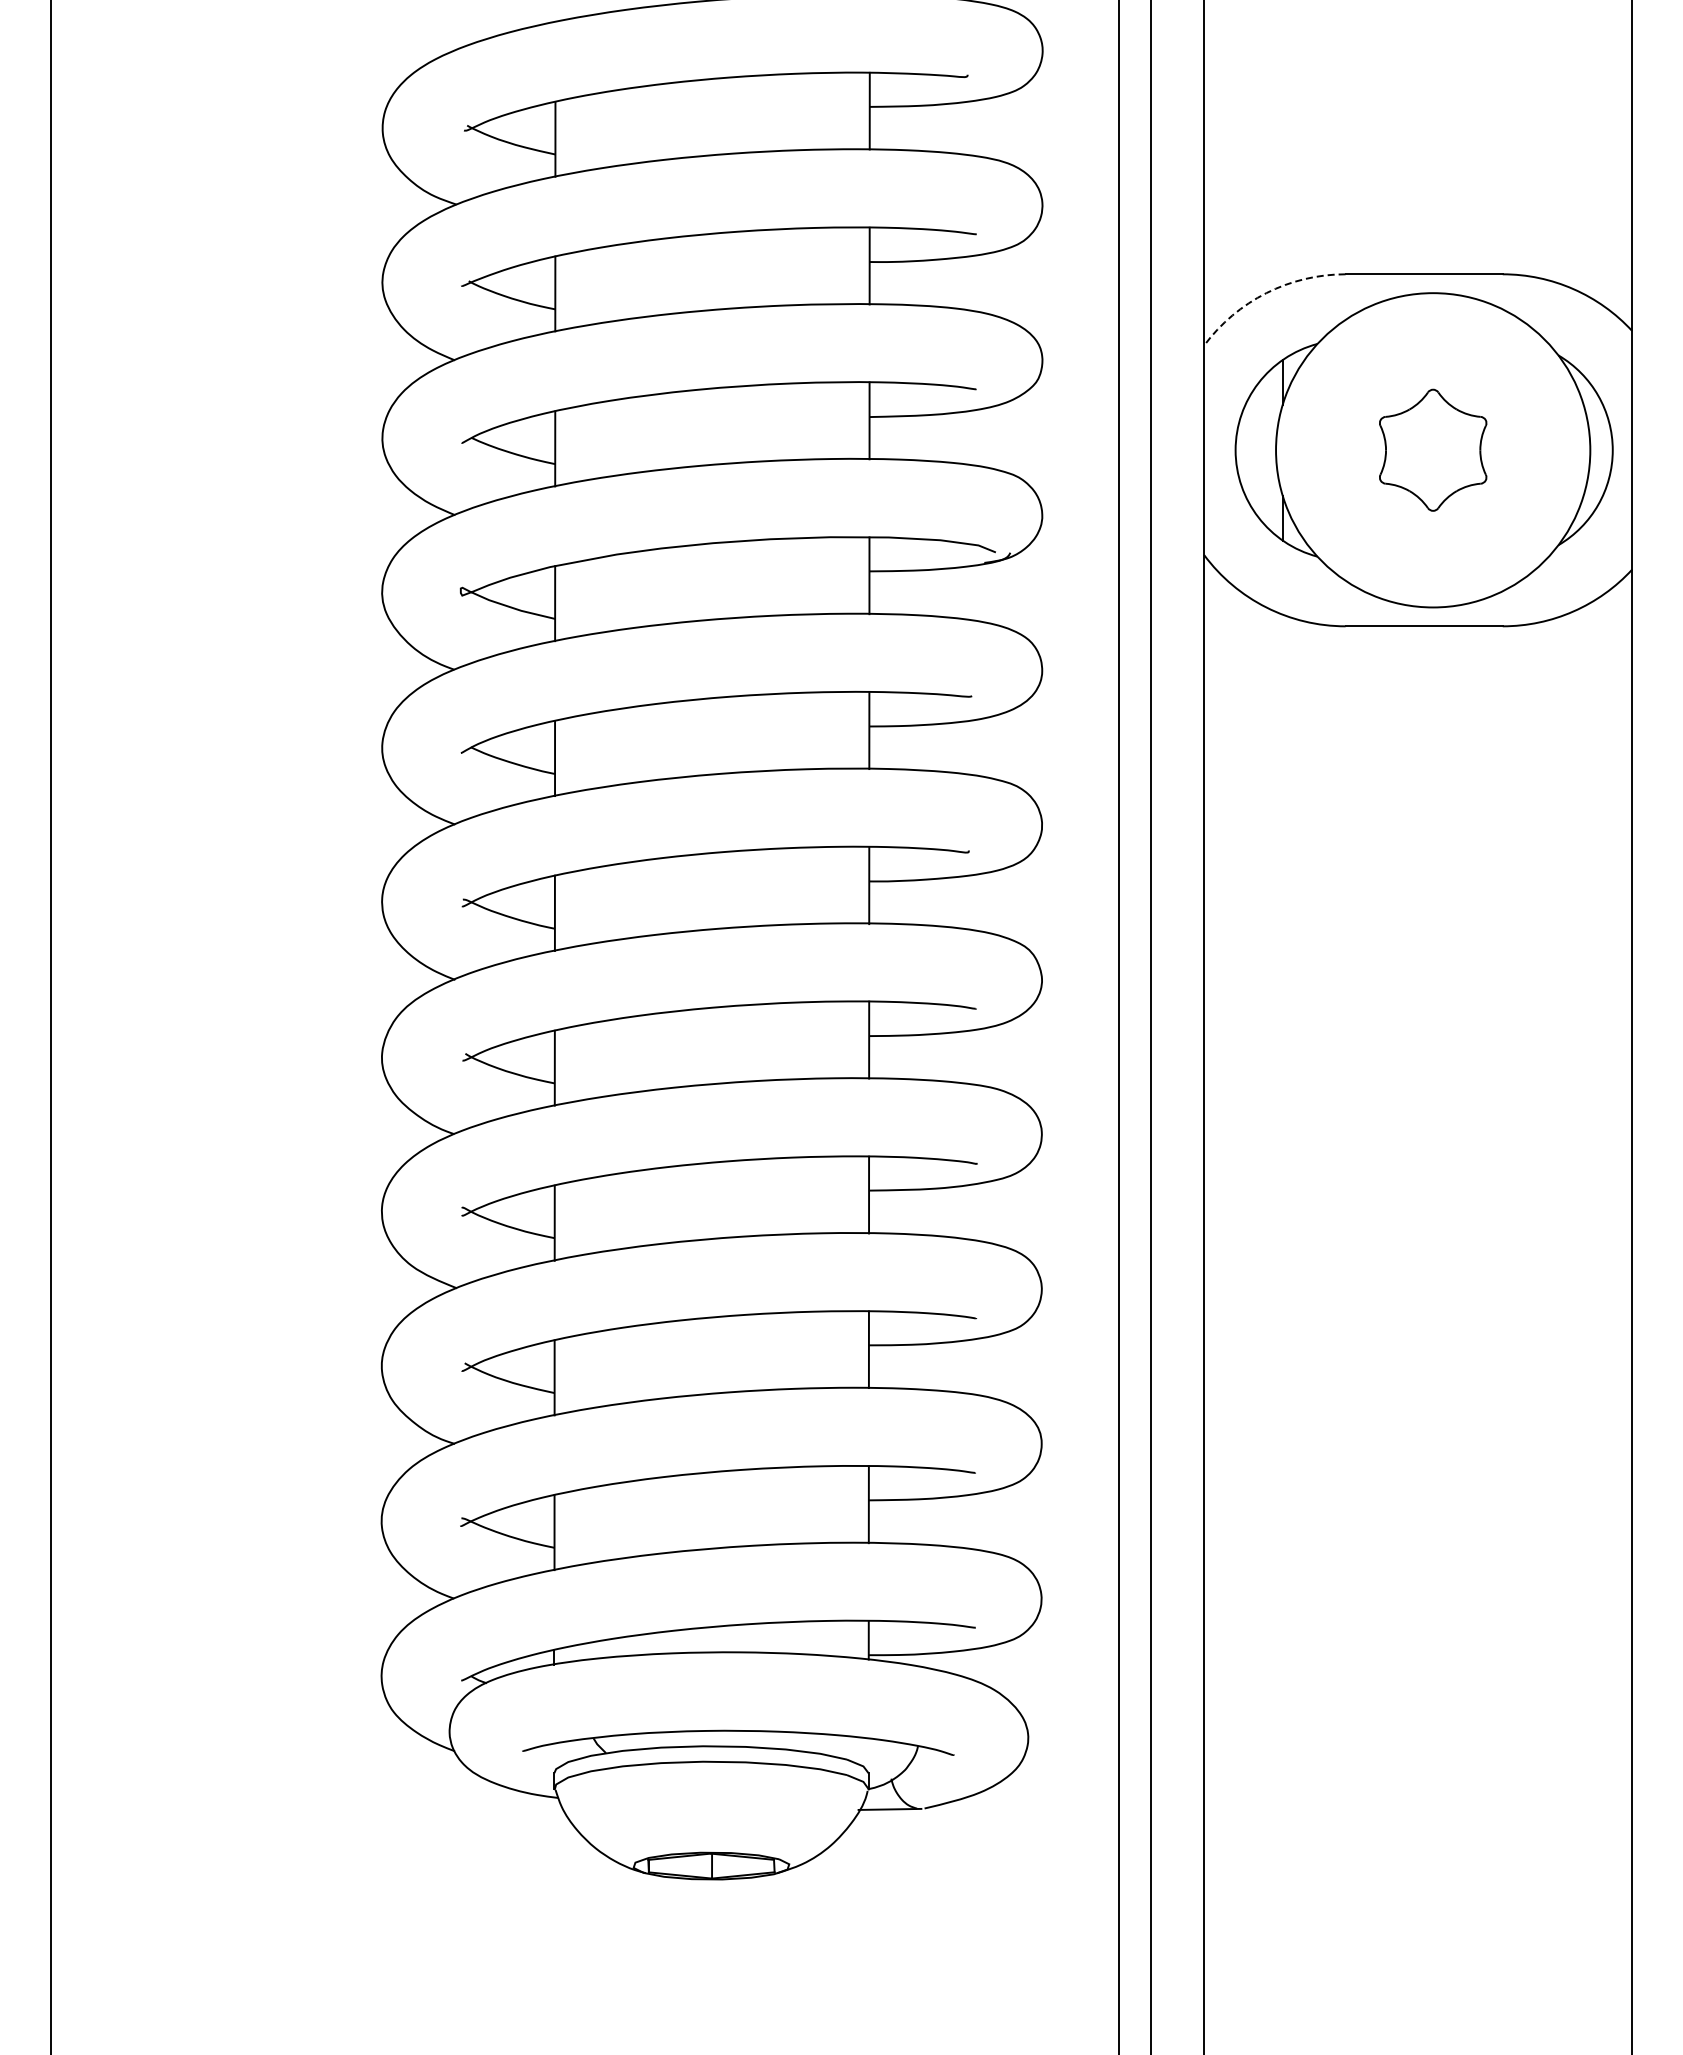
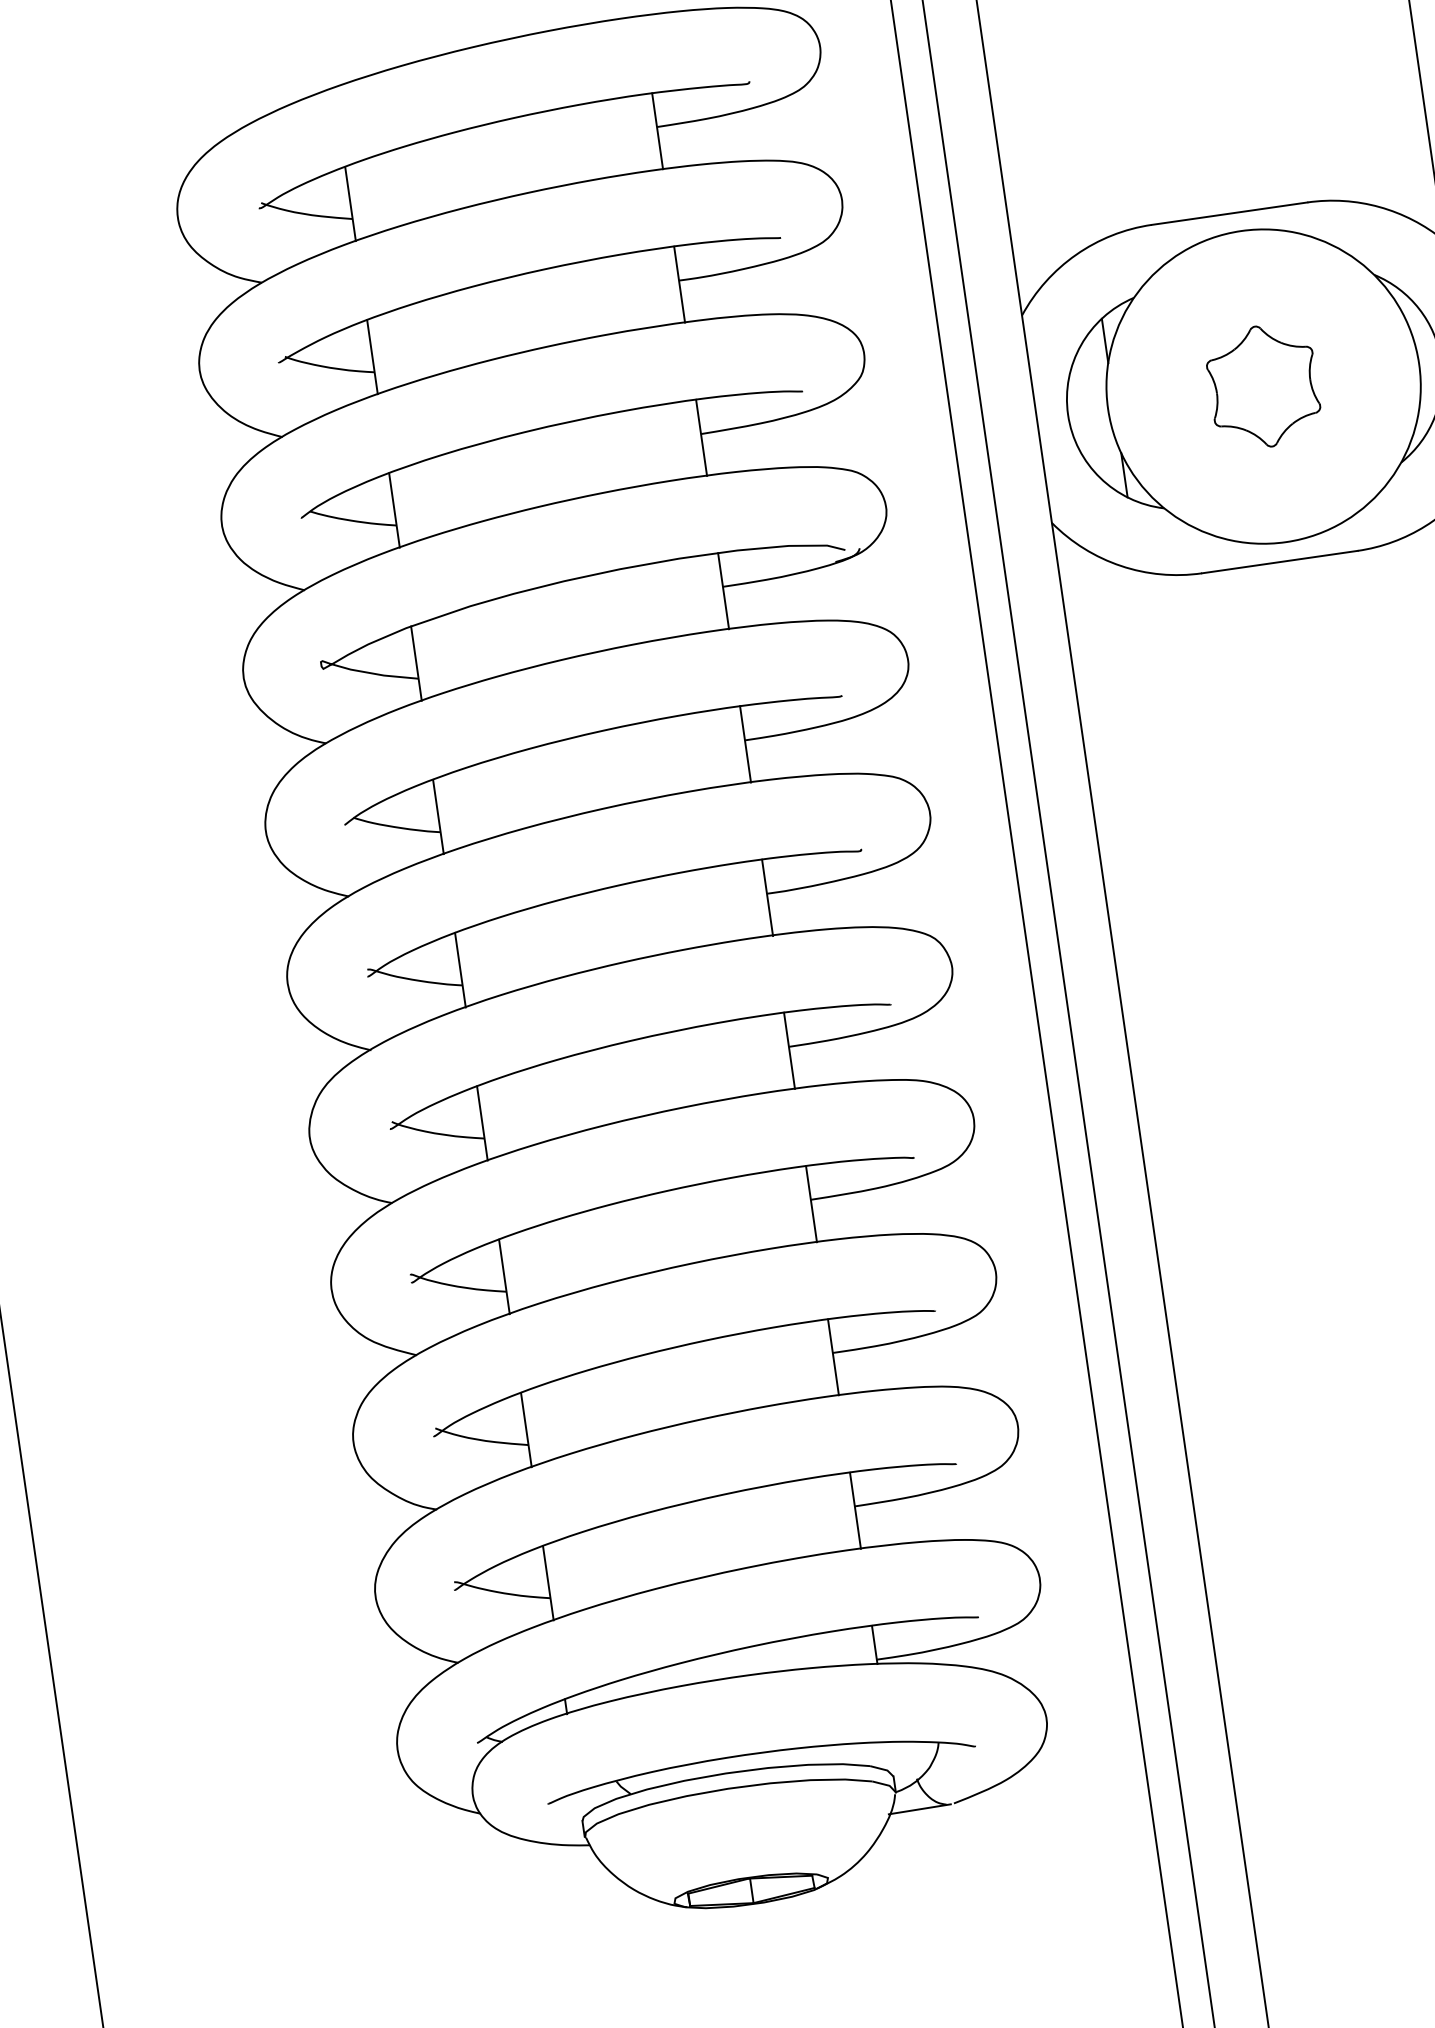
arc: (1266, 293) -> (1076, 255), dashed -> solid

